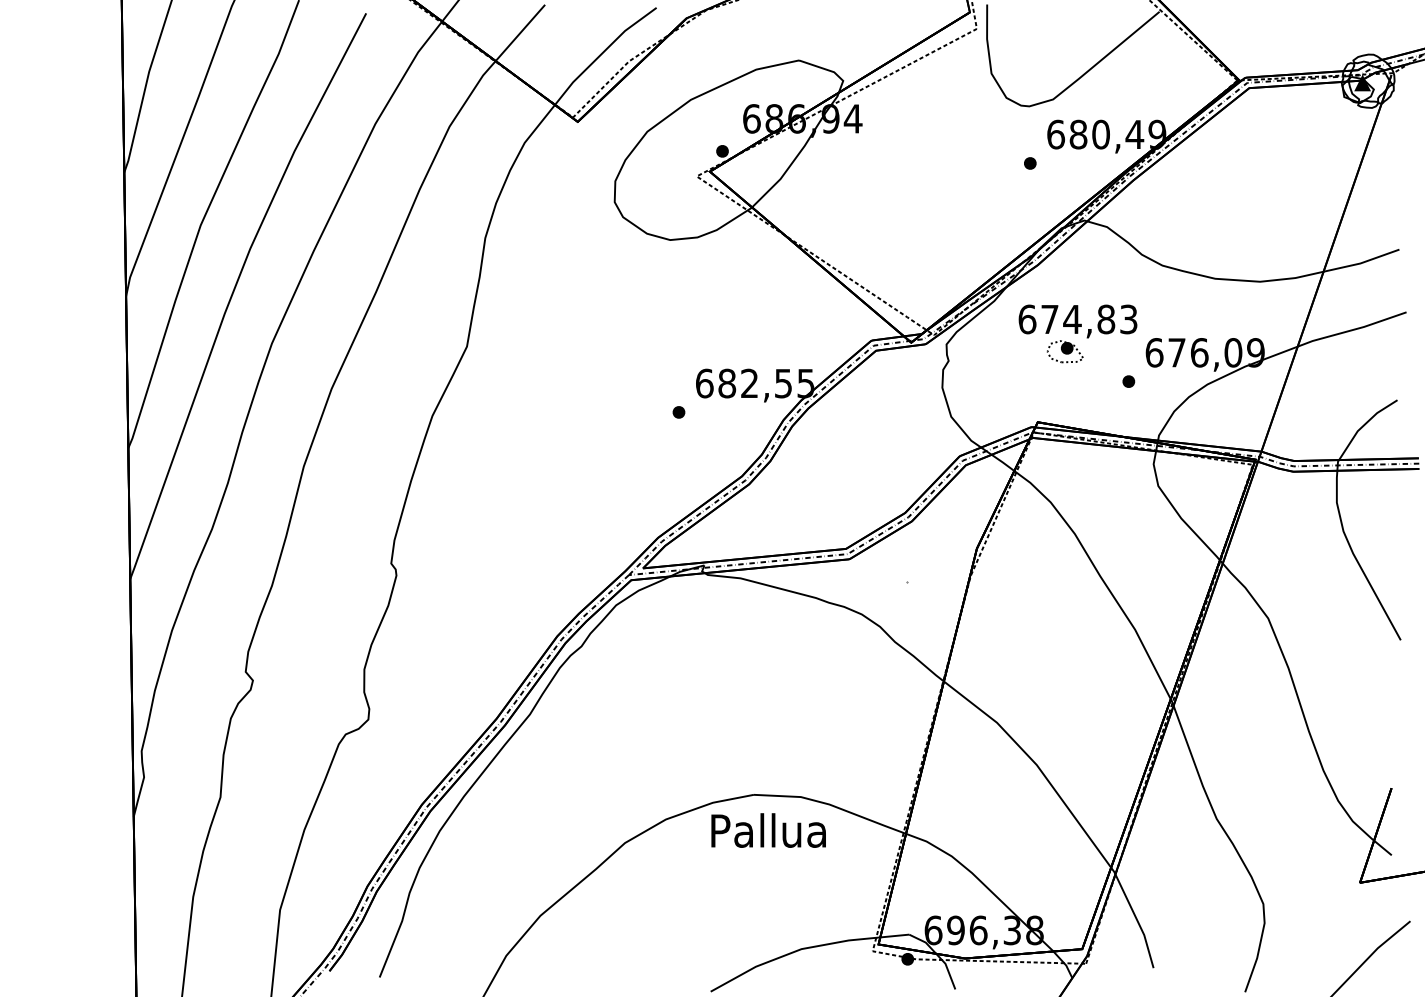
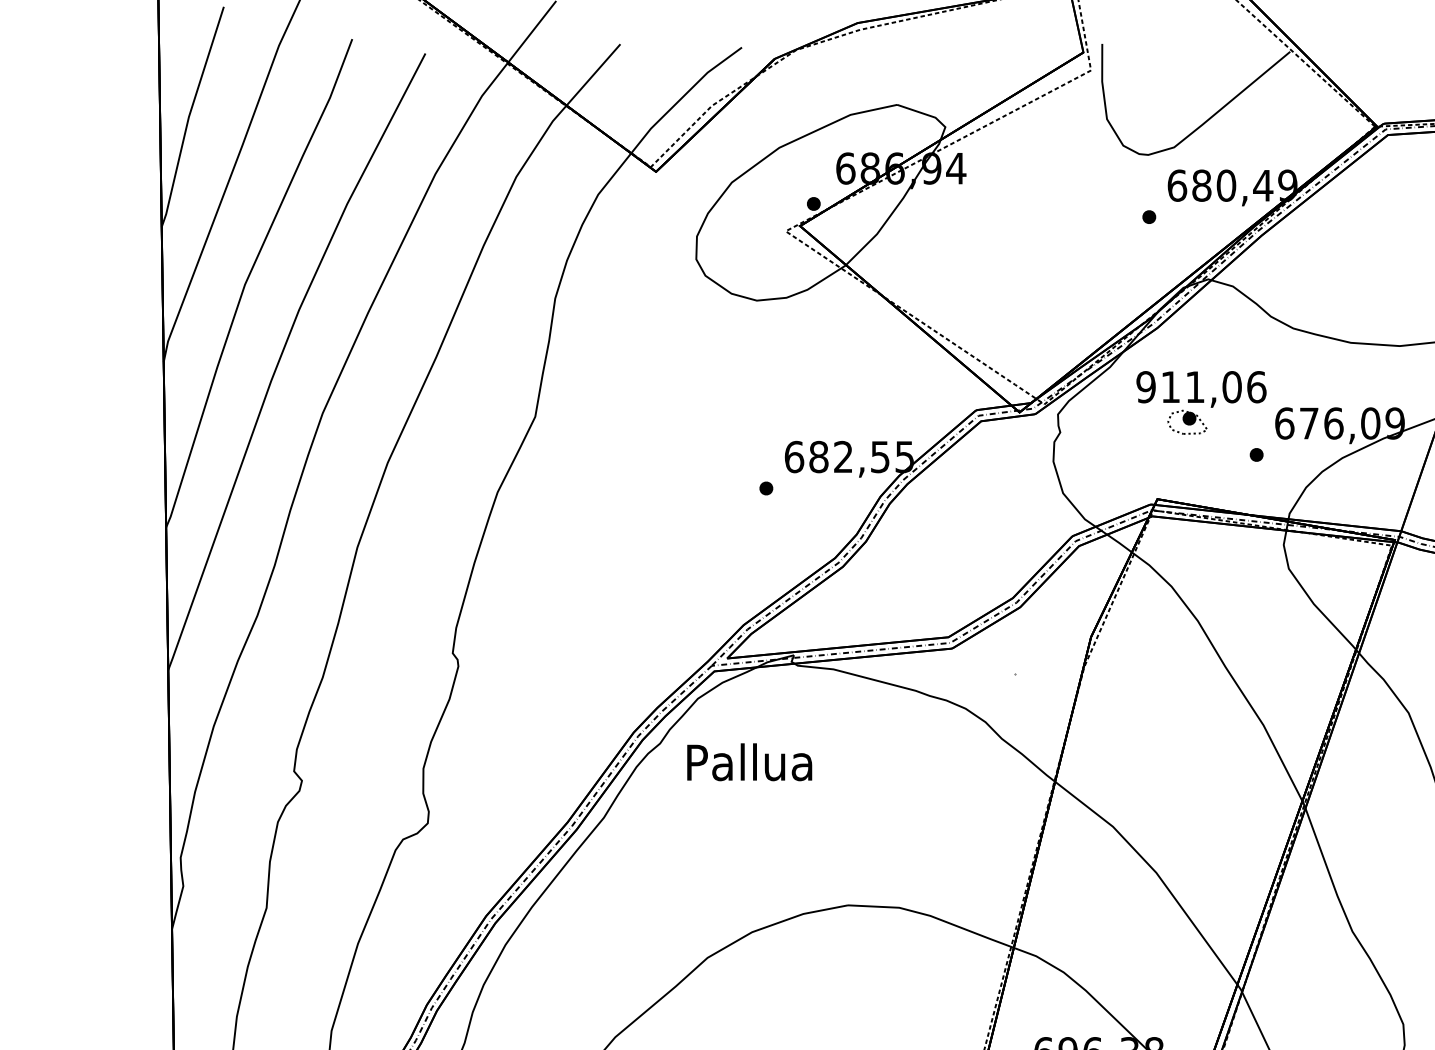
text: (1077, 319) -> (1200, 387), 674,83 -> 911,06
text: (768, 830) -> (749, 762), moved

